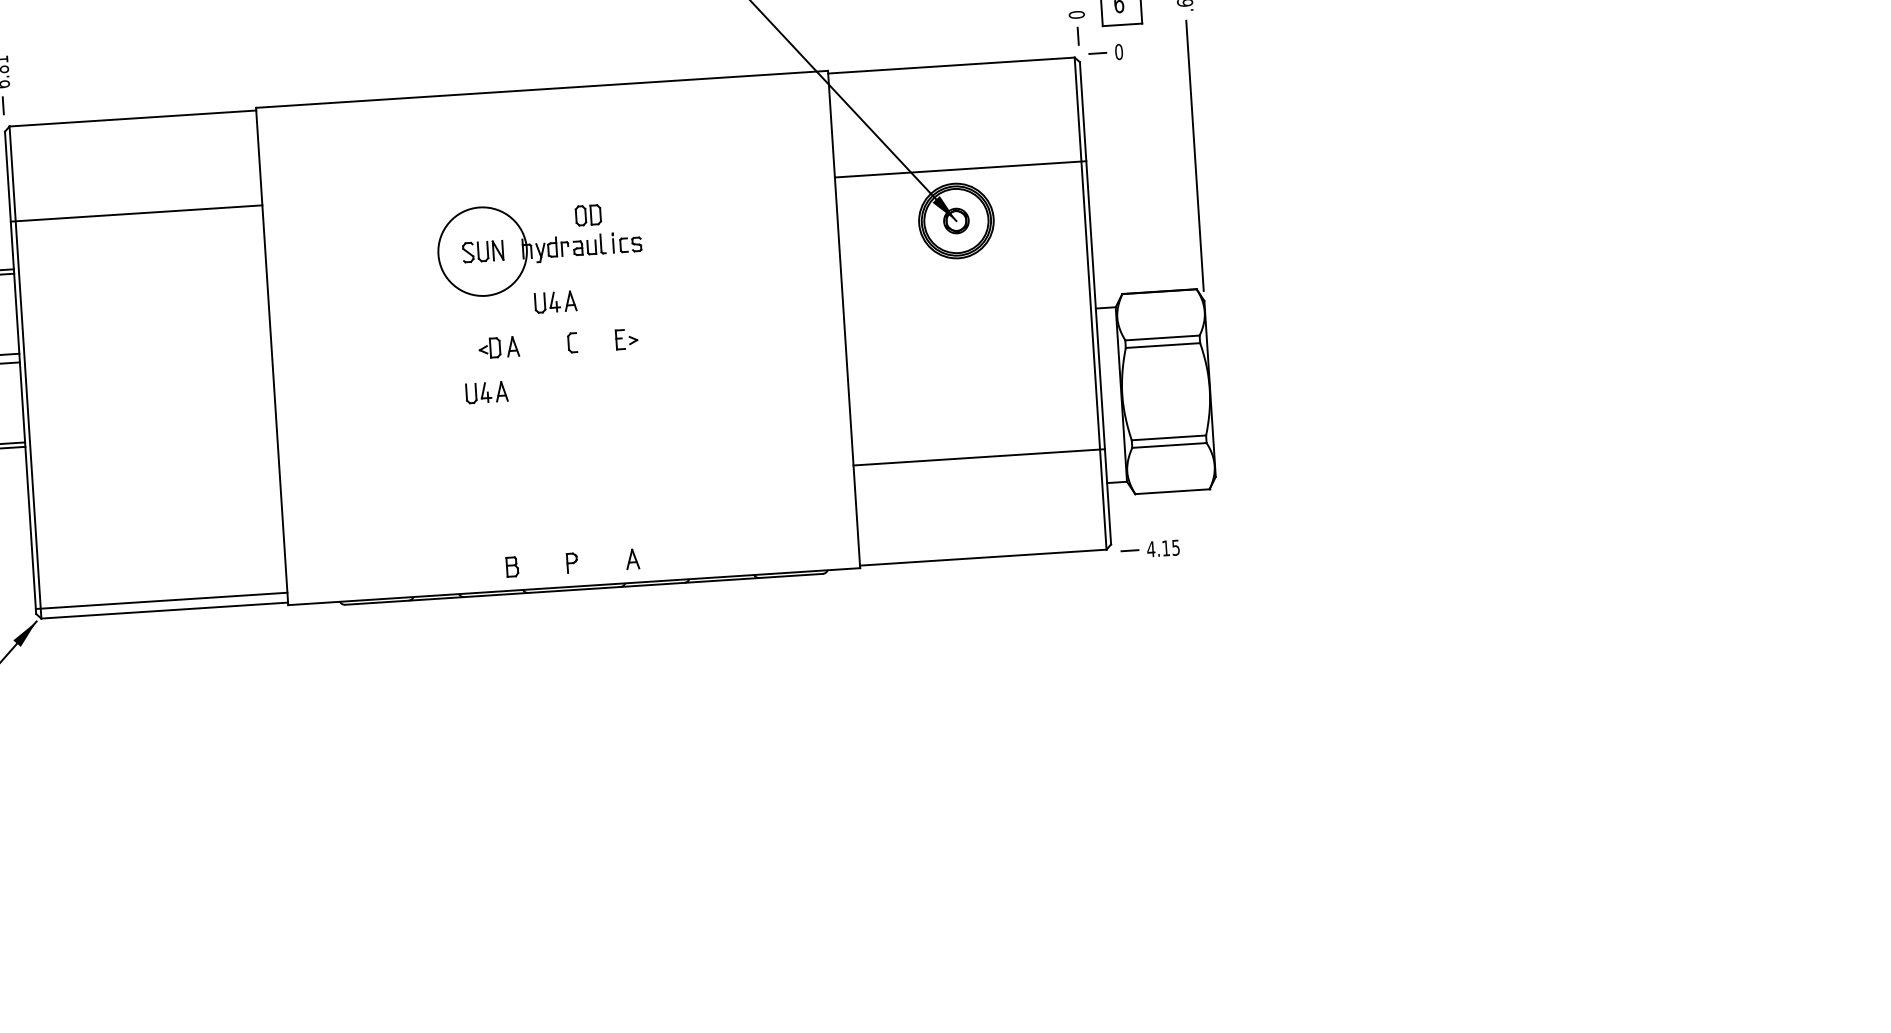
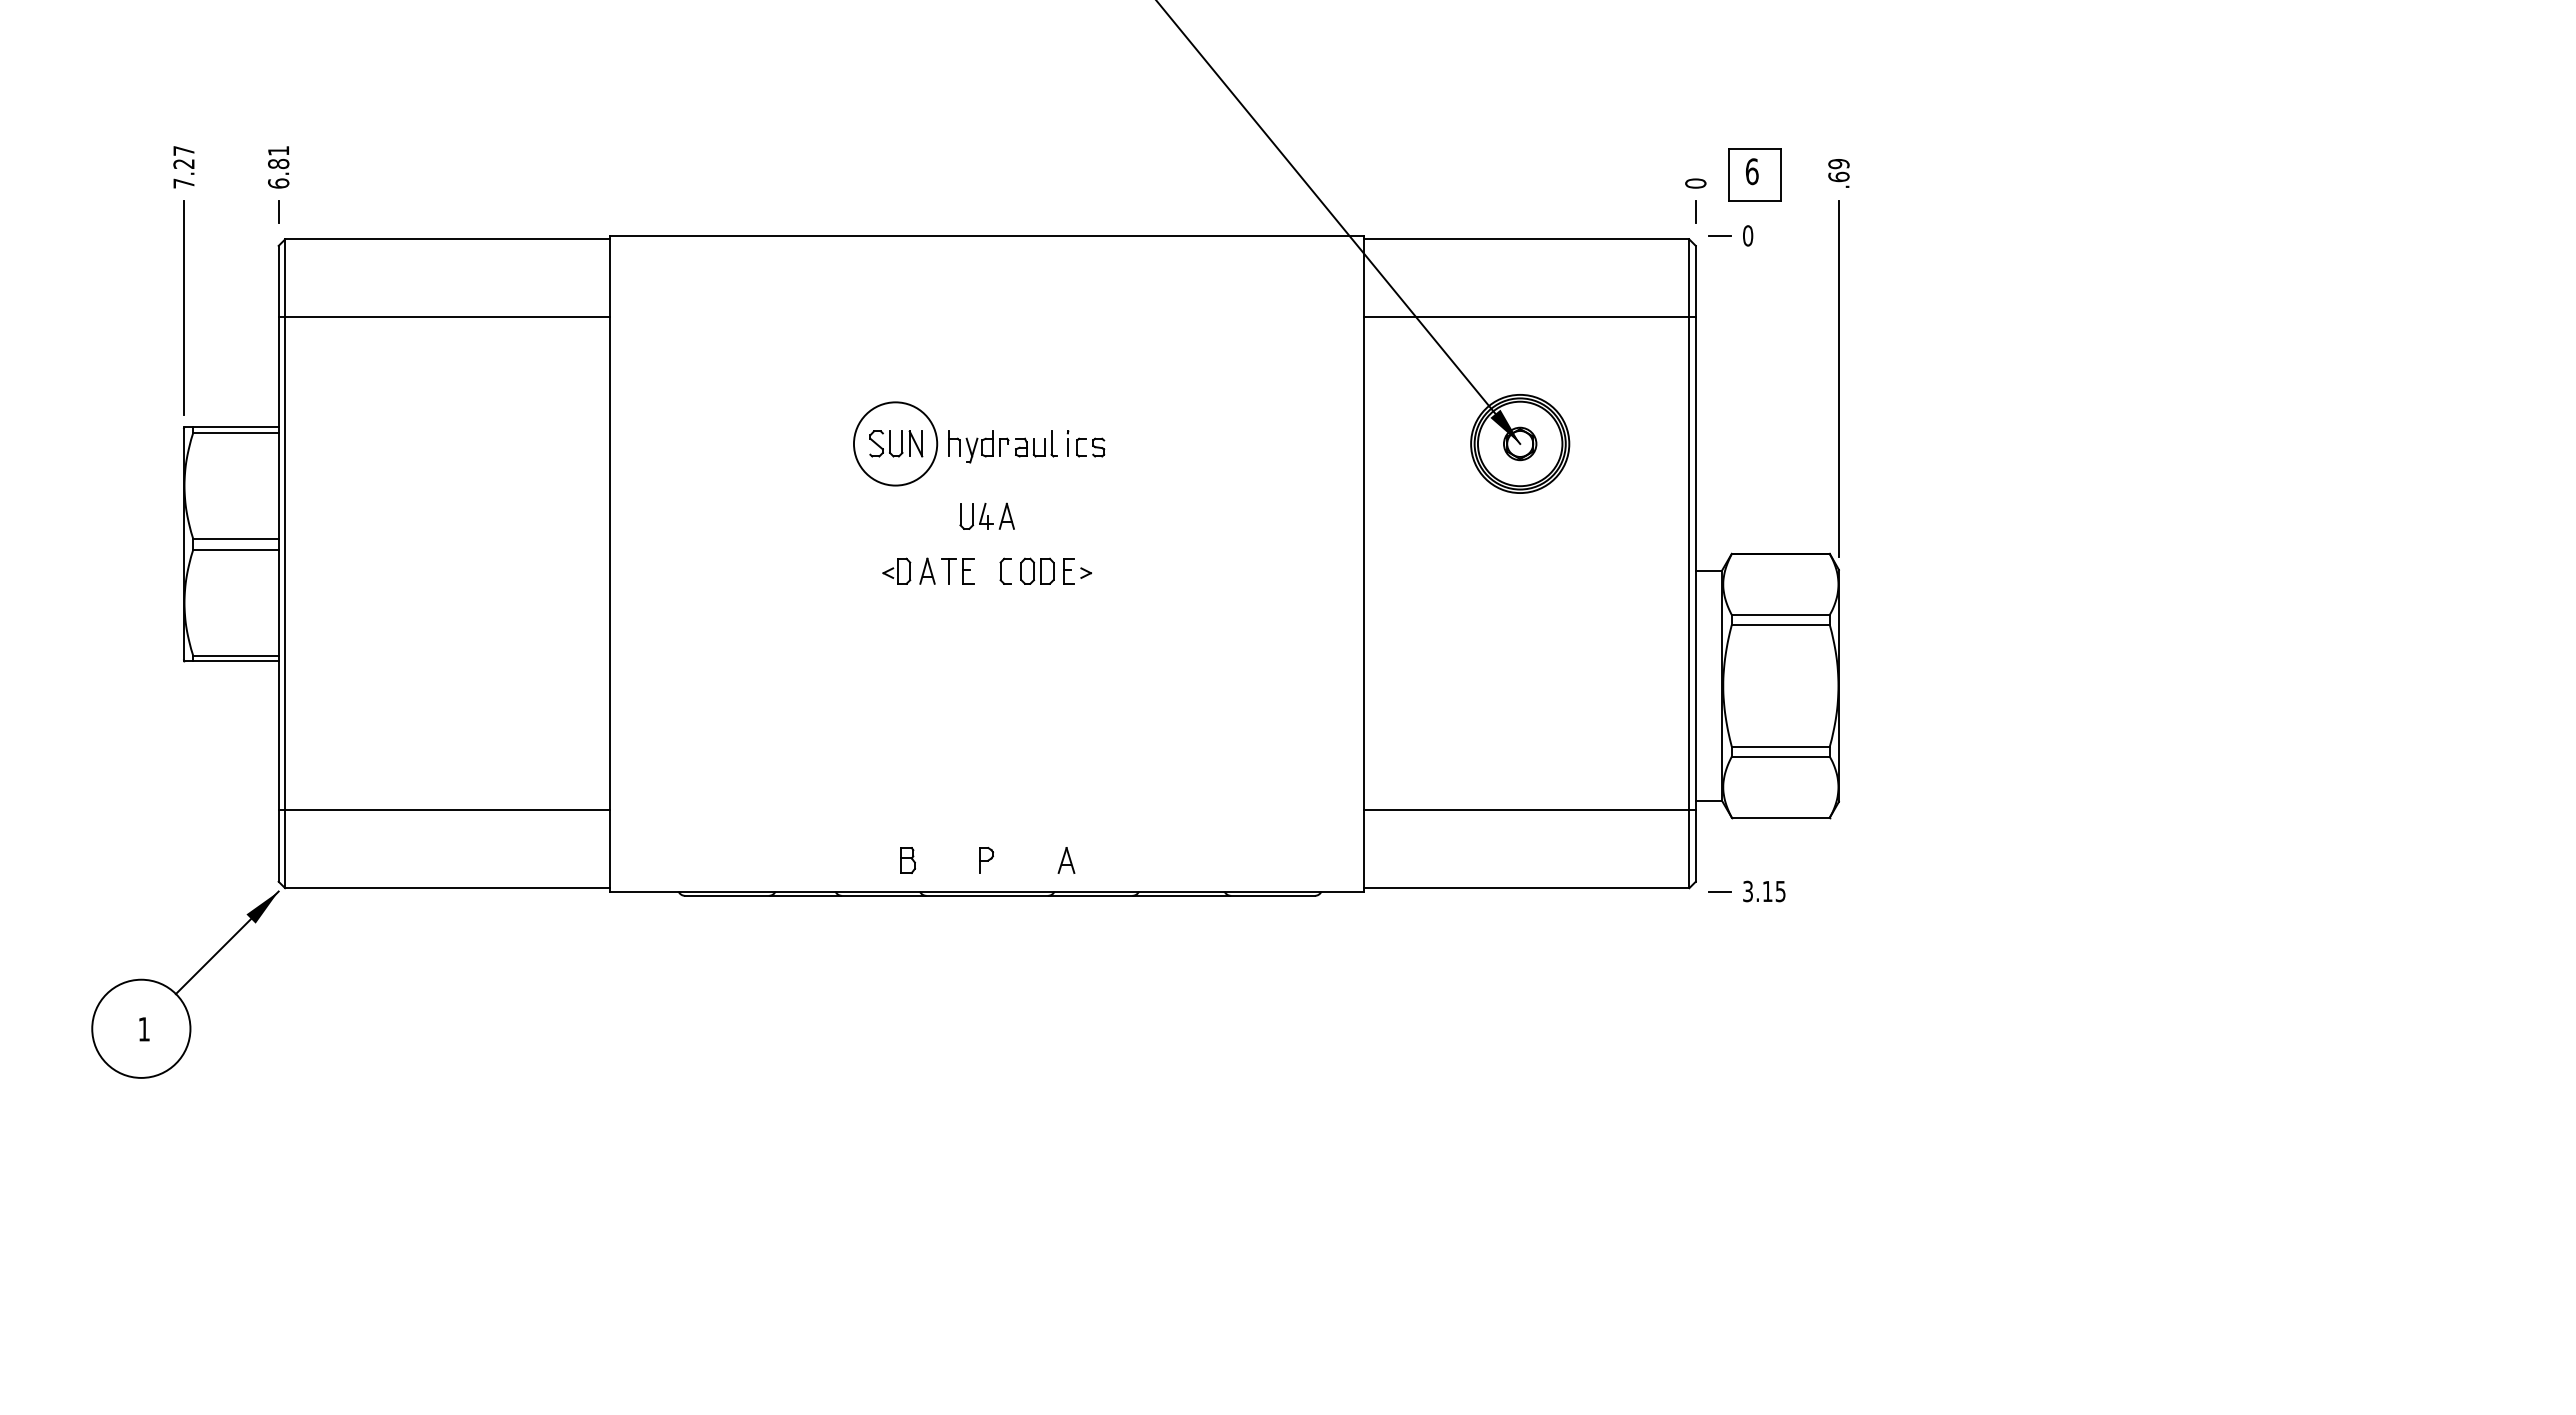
line: (960, 169) -> (1529, 317), moved
line: (136, 213) -> (444, 317), moved
part: (588, 214) -> (1037, 570), moved
circle: (482, 251) -> (895, 443), size x0.71
part: (535, 345) -> (957, 571), added
part: (486, 391) -> (888, 628), removed
line: (978, 457) -> (1529, 810), moved
text: (1150, 549) -> (1747, 891), 4.15 -> 3.15
line: (161, 601) -> (444, 810), moved

